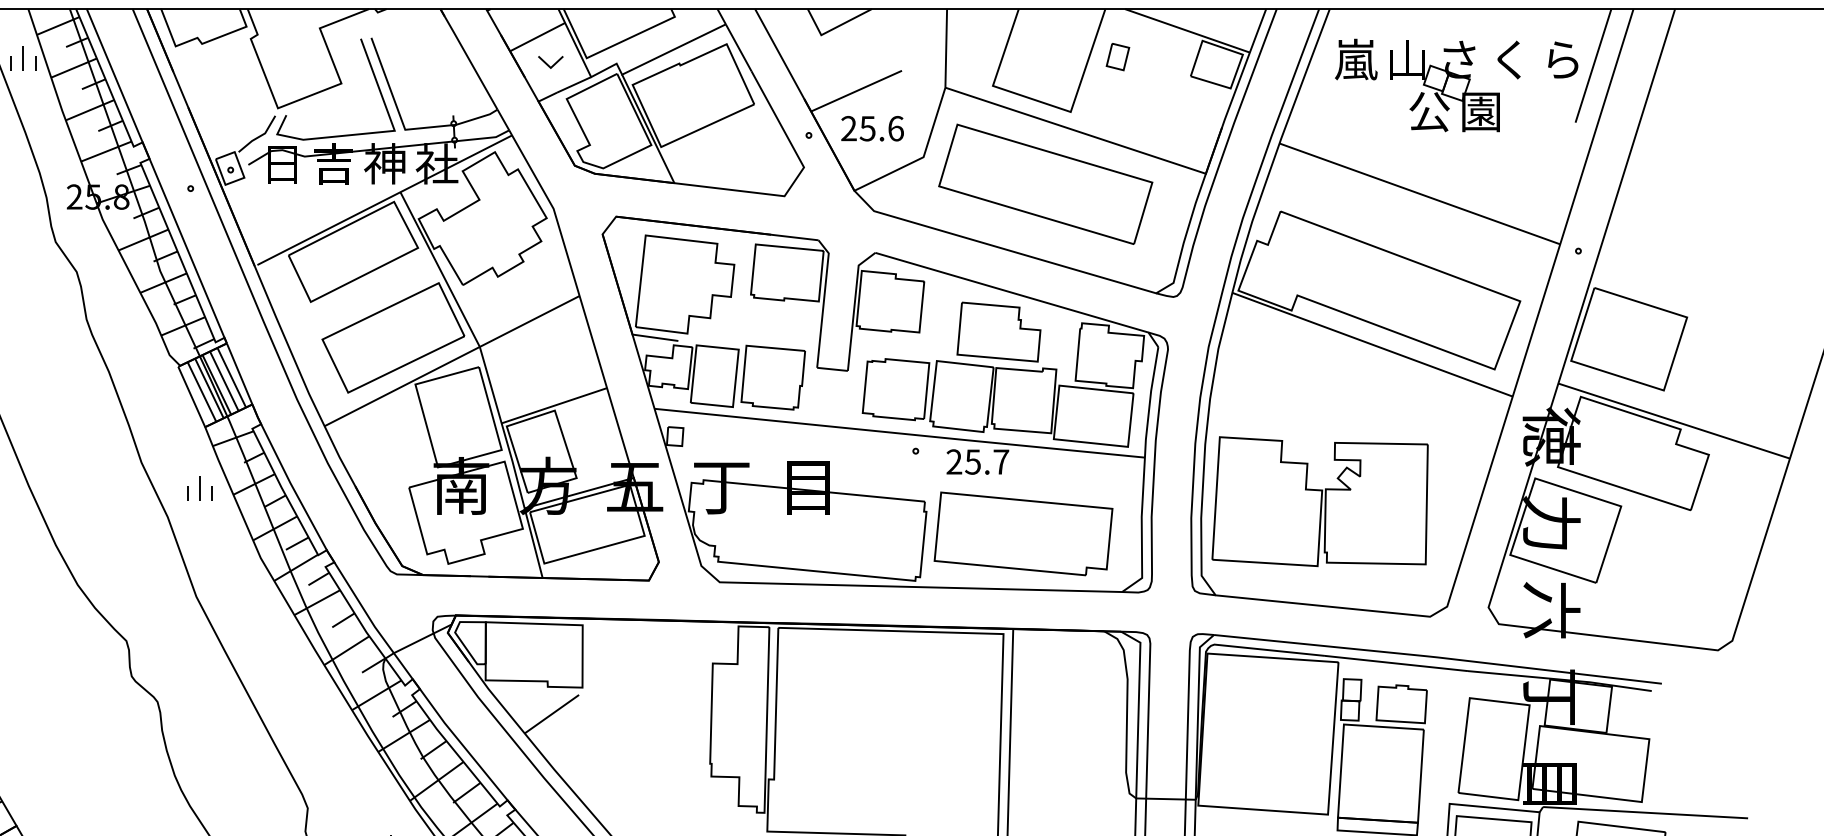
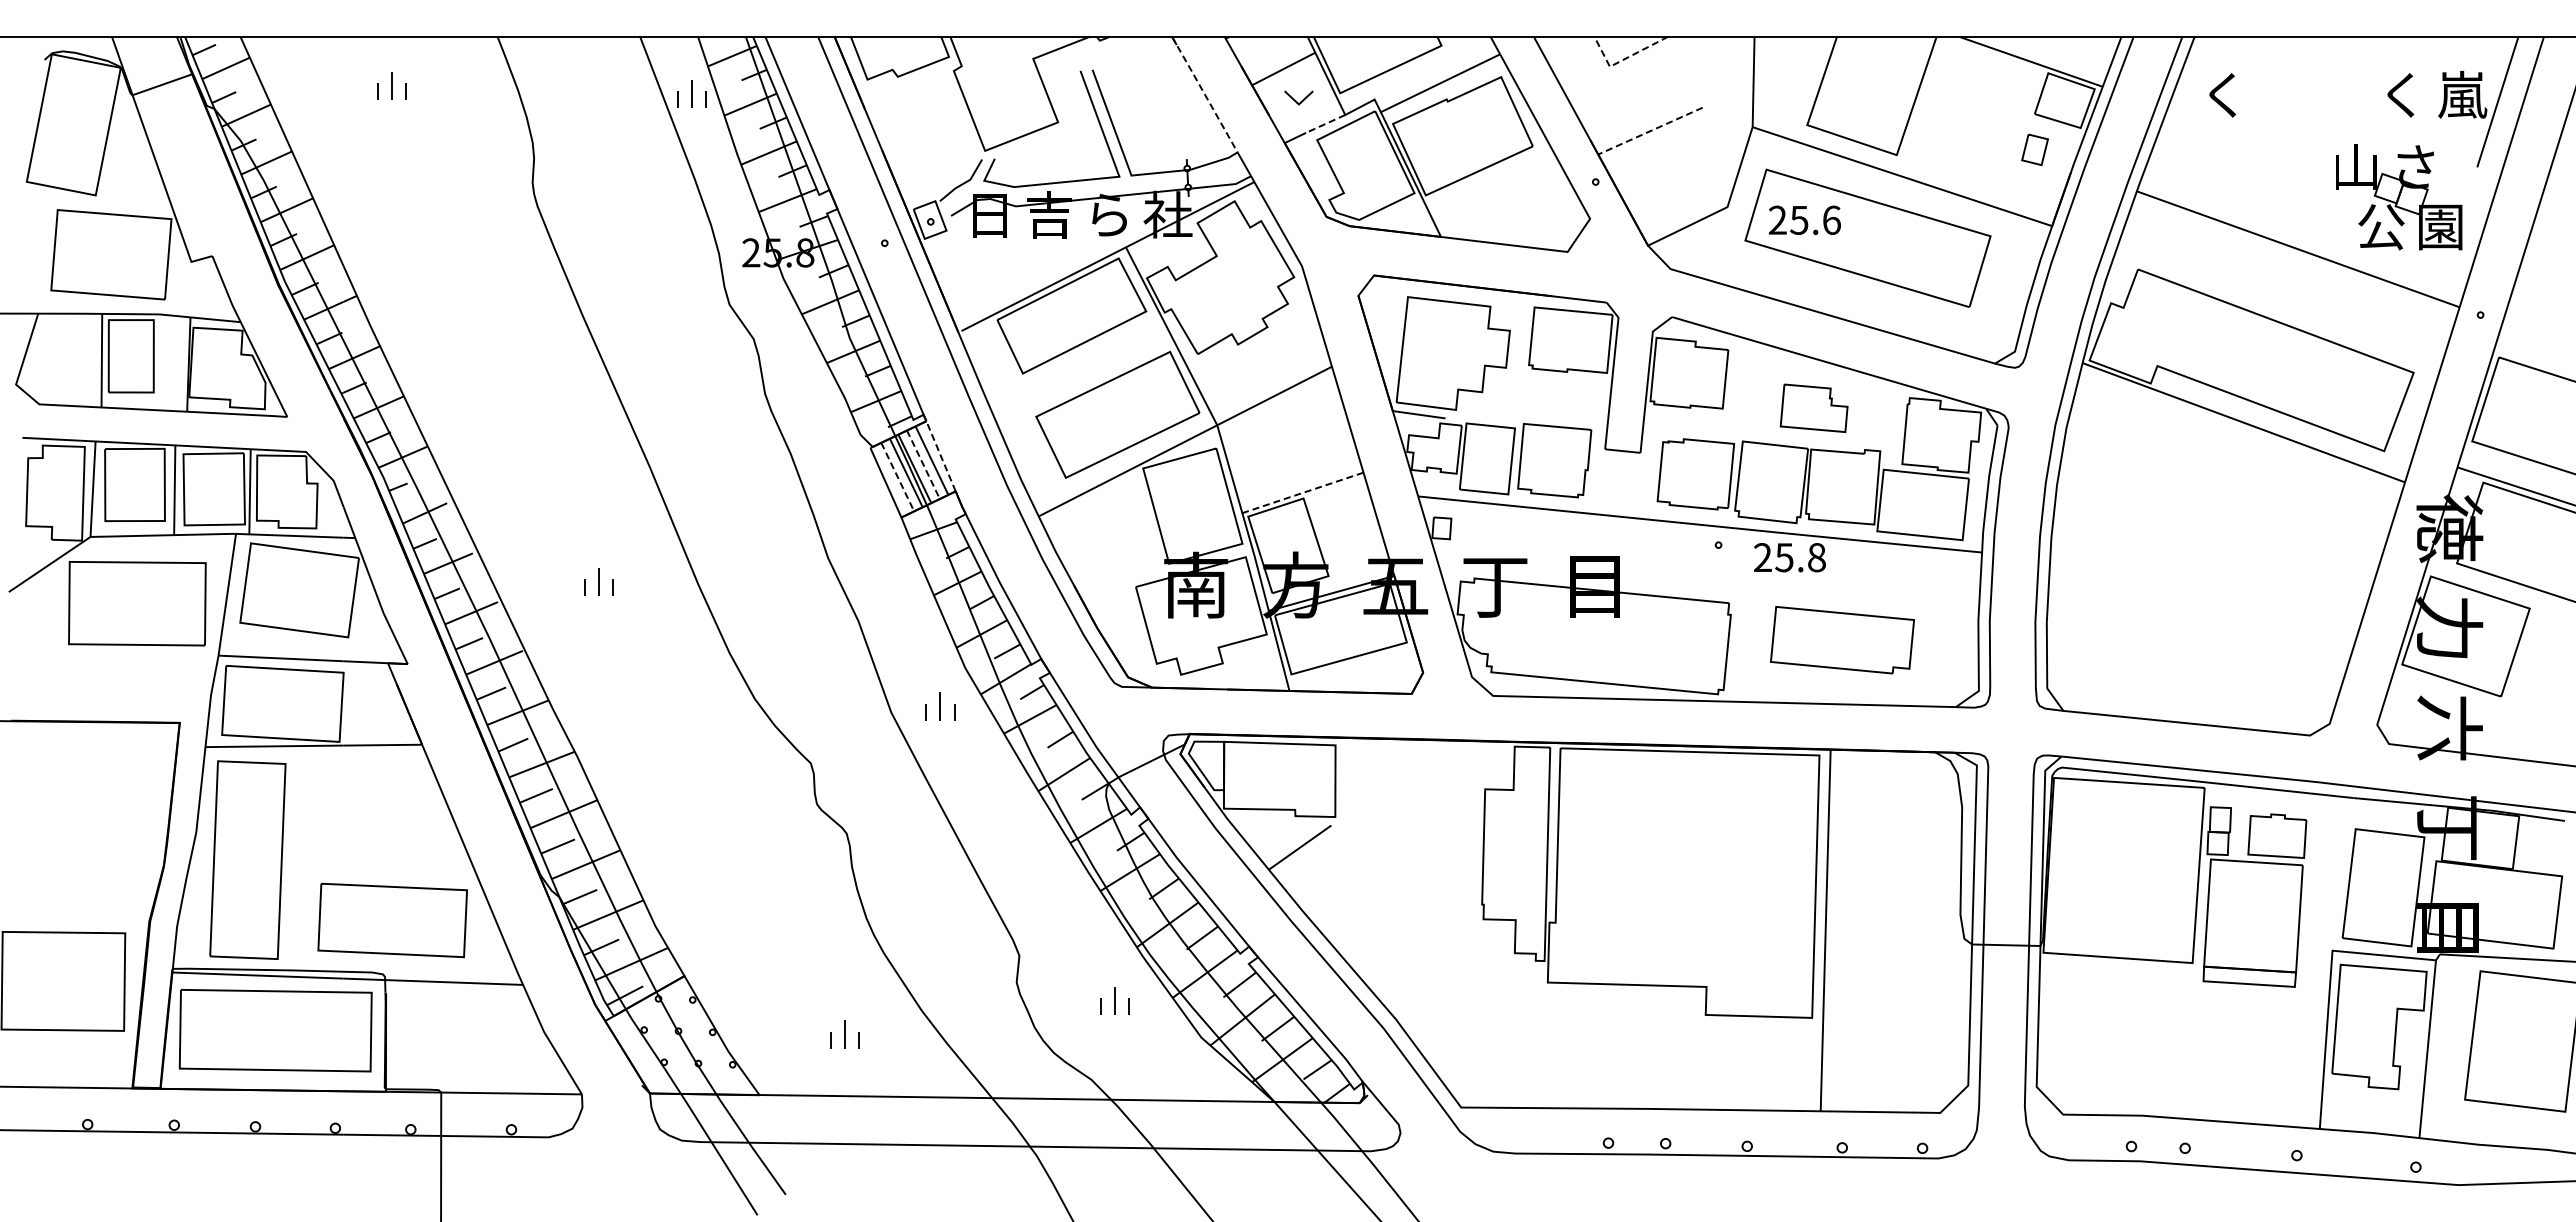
line: (833, 28) -> (1623, 59), solid -> dashed
part: (1117, 56) -> (2034, 149), moved
line: (468, 58) -> (1204, 93), solid -> dashed
text: (1355, 59) -> (2224, 94), 嵐 -> く
text: (1562, 59) -> (2462, 94), ら -> 嵐
line: (573, 84) -> (1325, 123), solid -> dashed
part: (1445, 86) -> (2399, 197), moved
line: (856, 91) -> (1650, 131), solid -> dashed
text: (872, 127) -> (1804, 219), moved
text: (384, 163) -> (1107, 214), 神 -> ら
part: (998, 332) -> (1813, 408), size x0.7
line: (239, 373) -> (940, 455), solid -> dashed
line: (224, 381) -> (923, 465), solid -> dashed
line: (201, 392) -> (897, 477), solid -> dashed
line: (553, 405) -> (1302, 492), solid -> dashed
text: (1000, 461) -> (1816, 557), 25.7 -> 25.8
part: (200, 488) -> (940, 706), moved
part: (1320, 501) -> (2183, 603), removed
part: (1023, 533) -> (1842, 639), size x0.7

